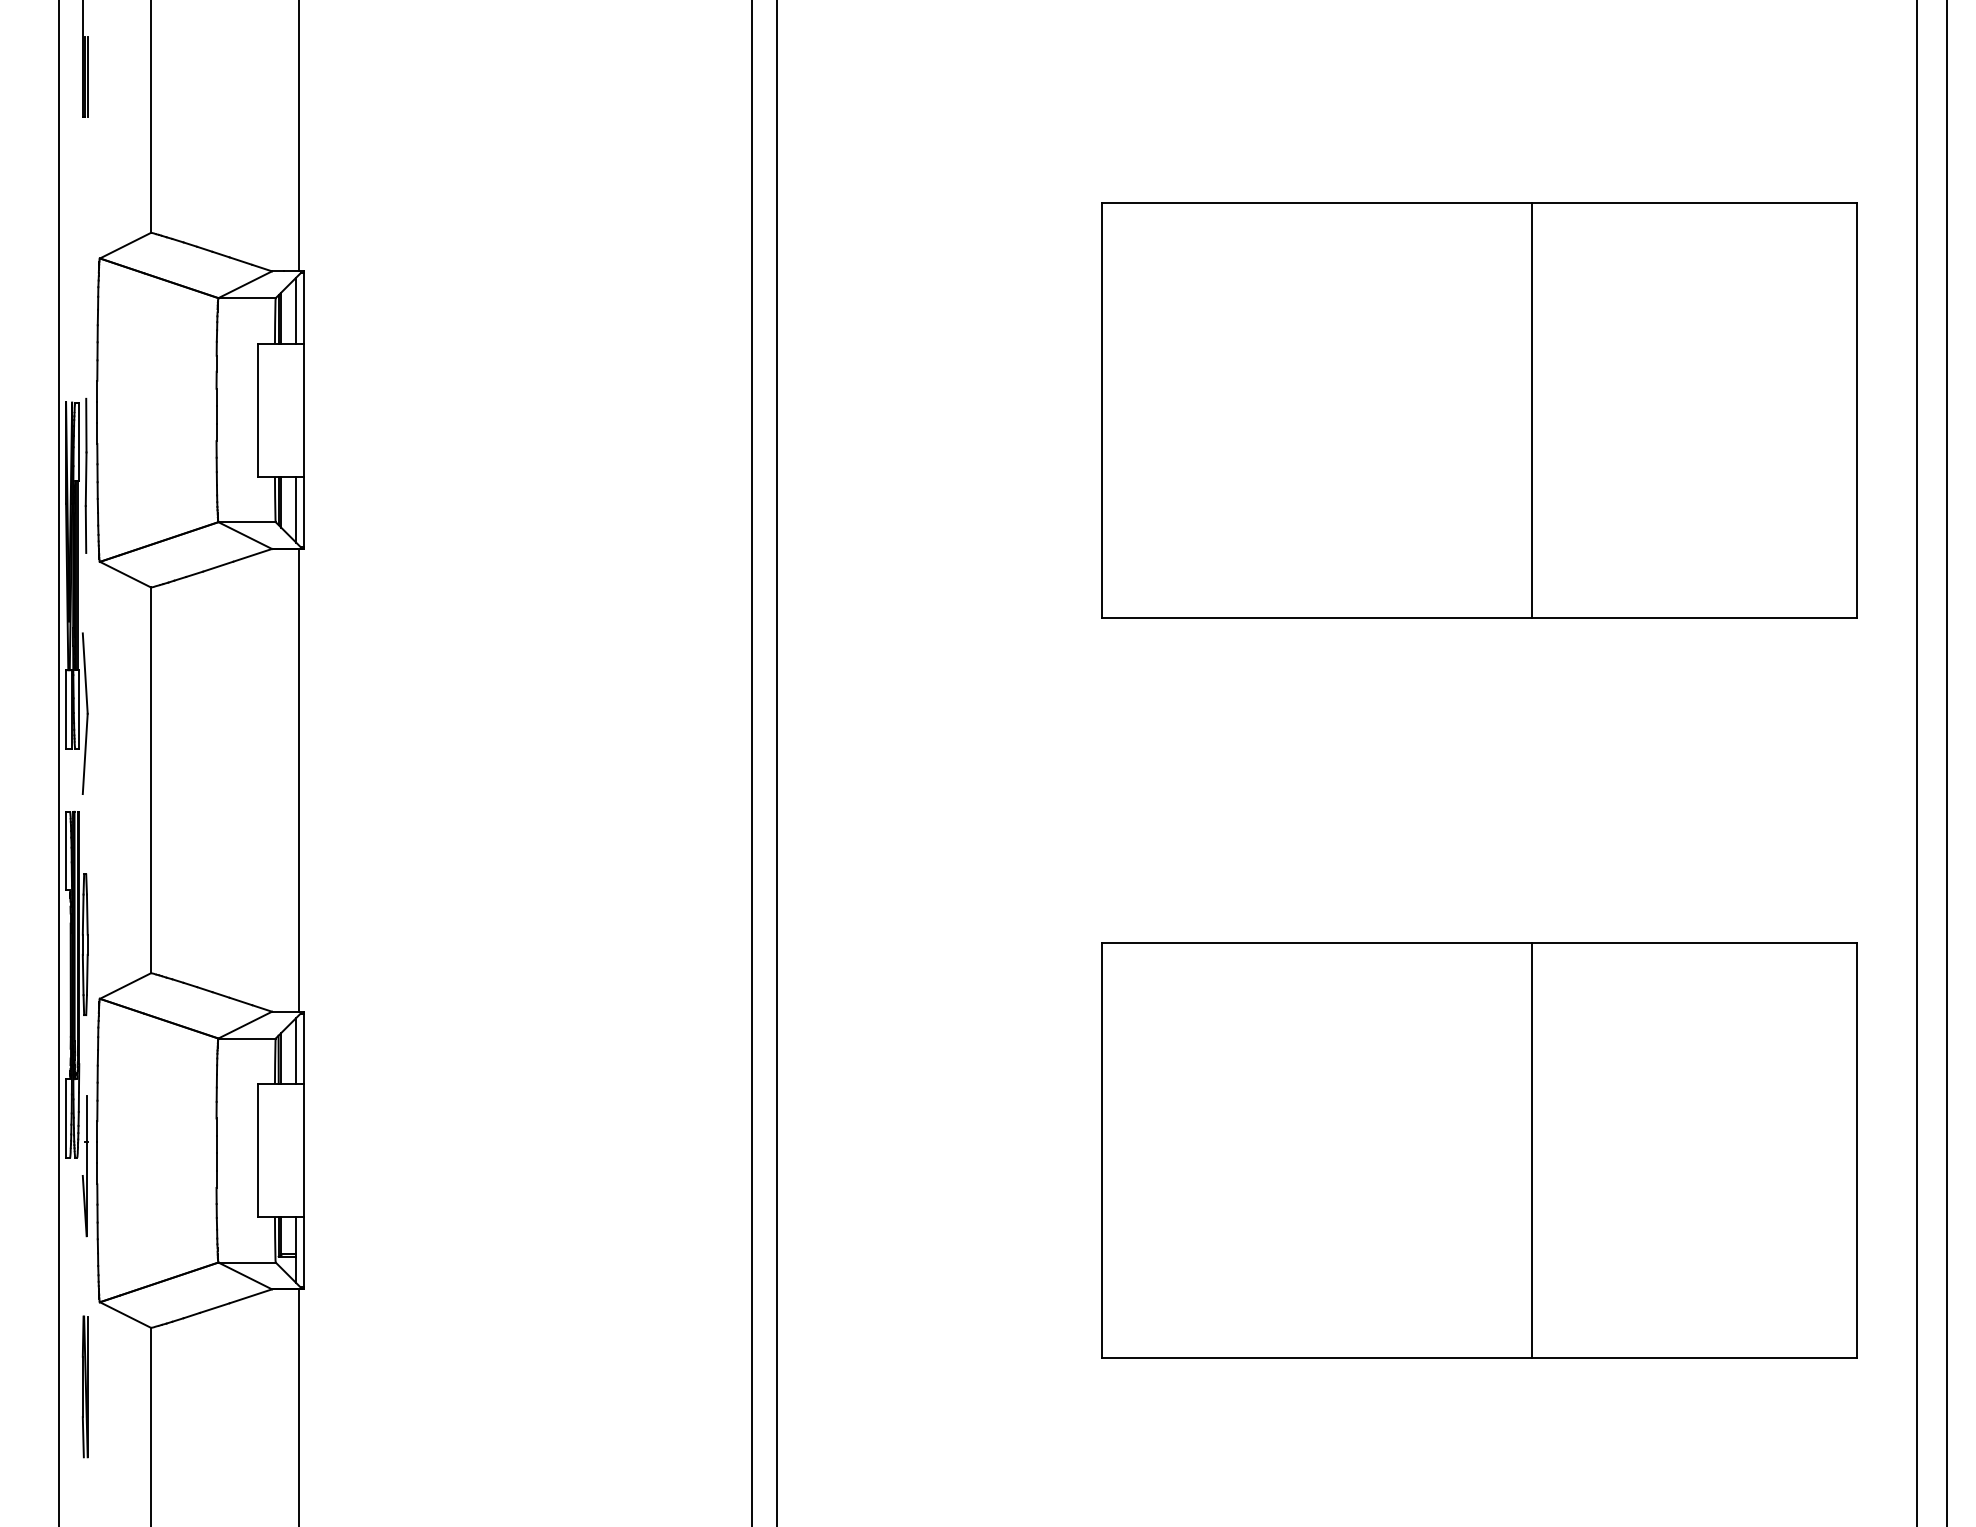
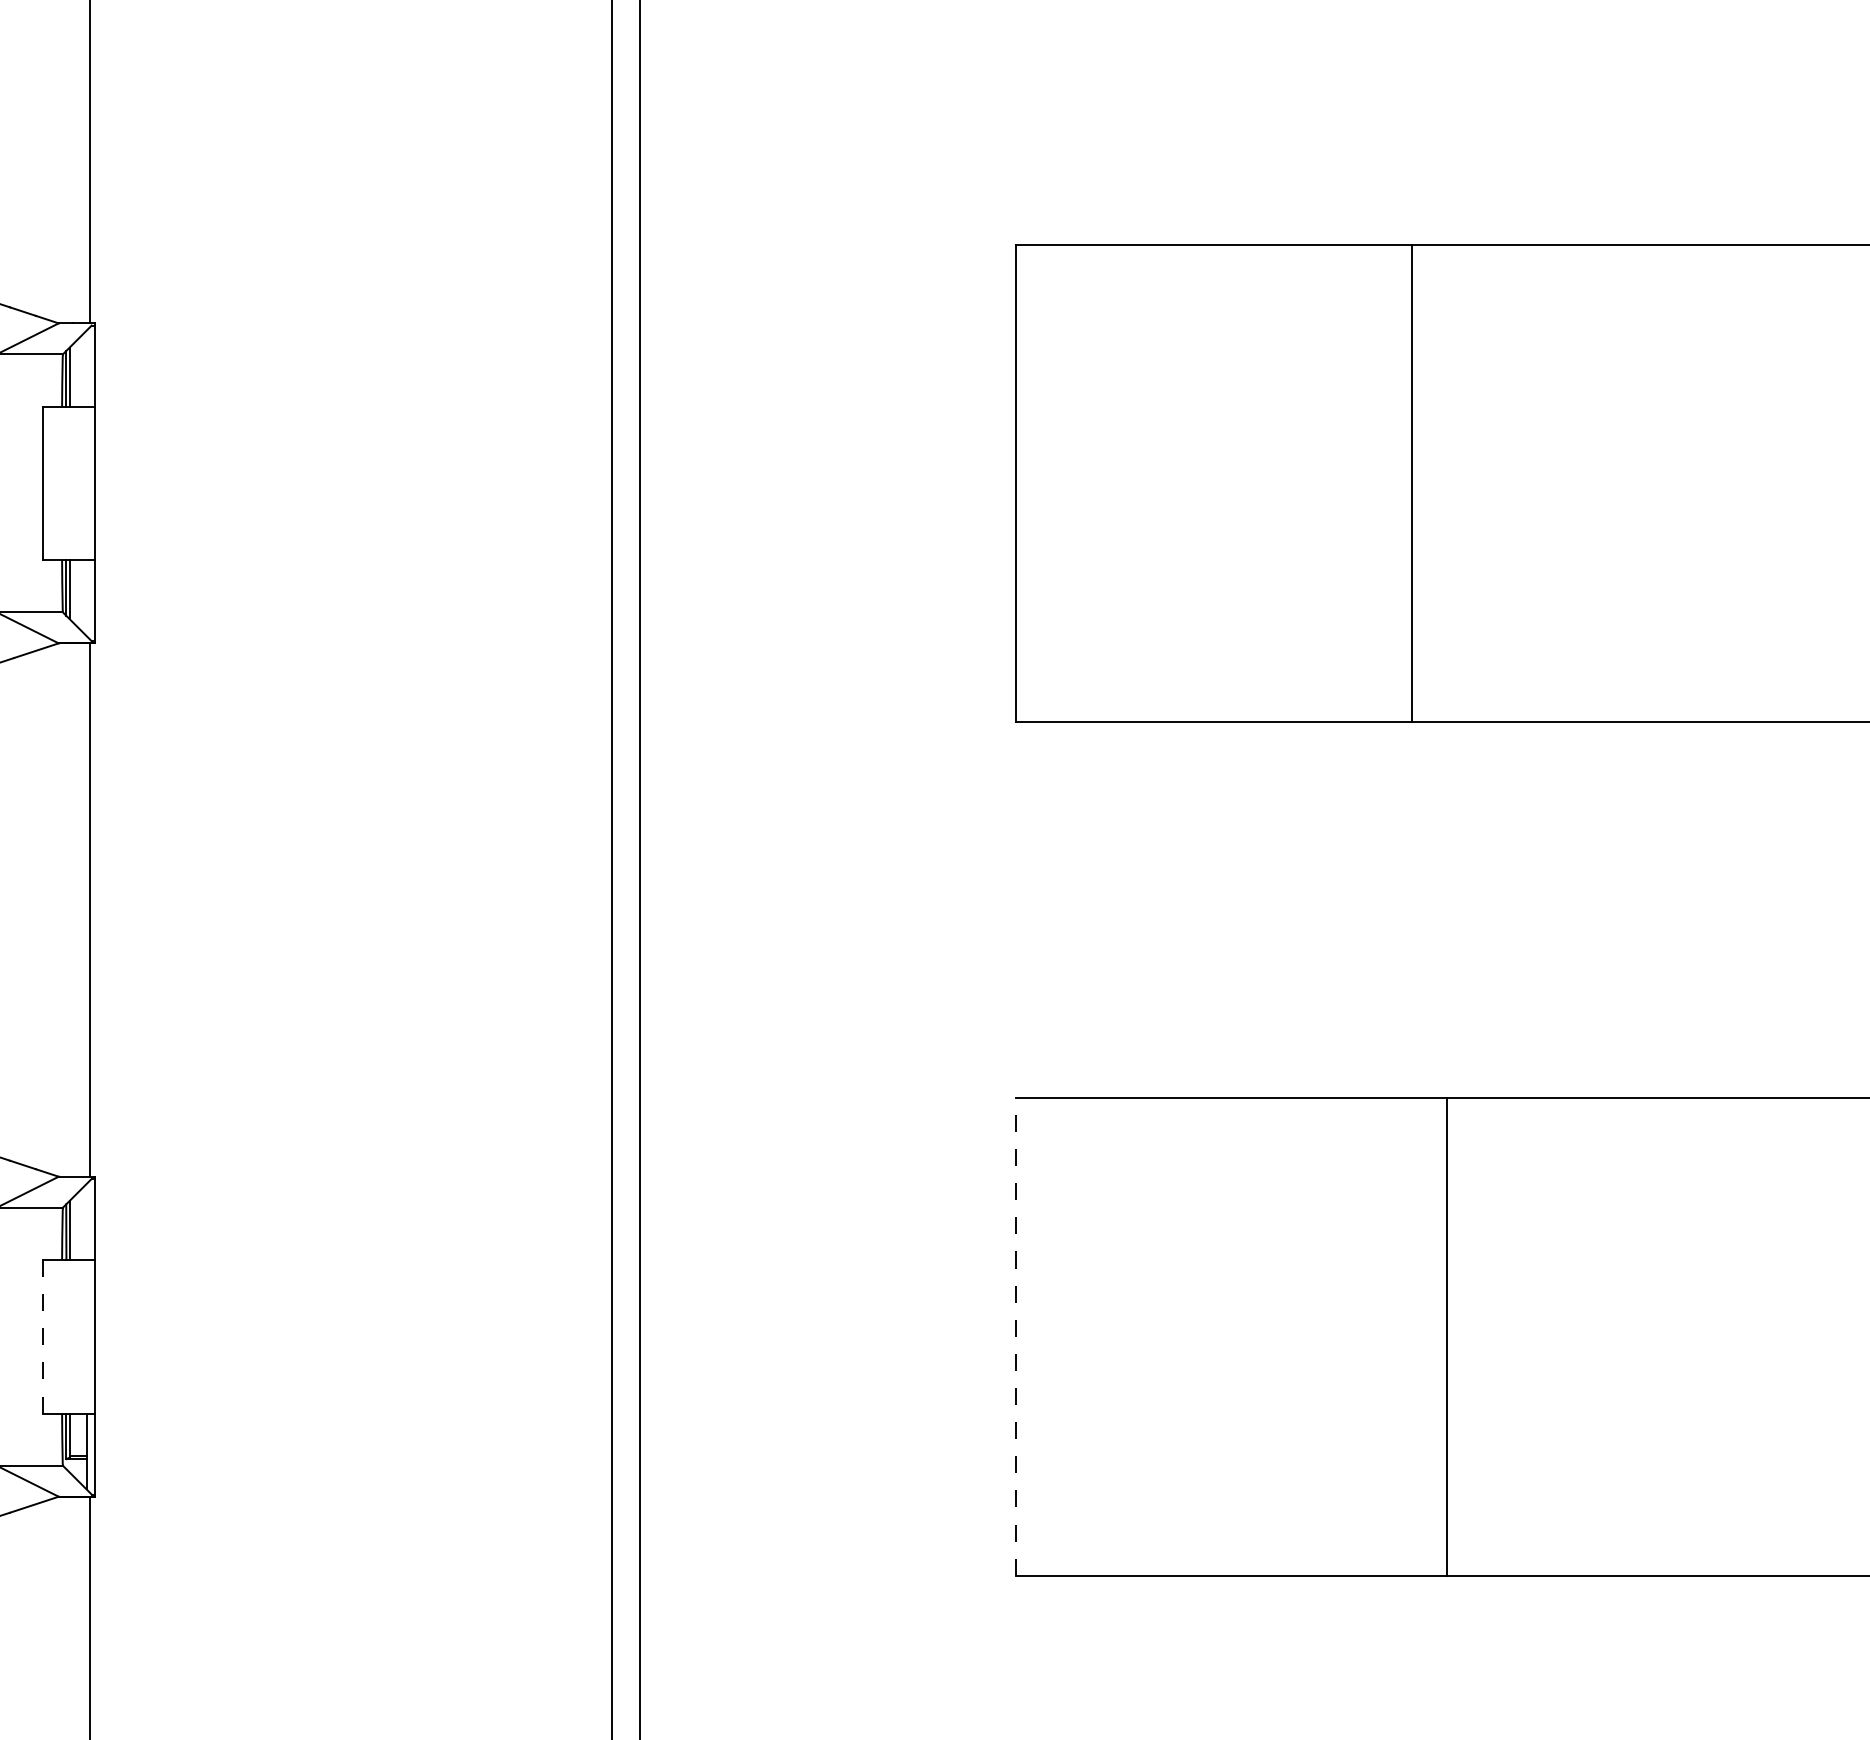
line: (296, 310) -> (86, 368), removed
line: (1531, 409) -> (1411, 482), moved
line: (296, 509) -> (86, 597), removed
line: (296, 1050) -> (86, 1221), removed
line: (258, 1150) -> (43, 1336), solid -> dashed
line: (1102, 1150) -> (1015, 1336), solid -> dashed
line: (1531, 1150) -> (1446, 1336), moved

